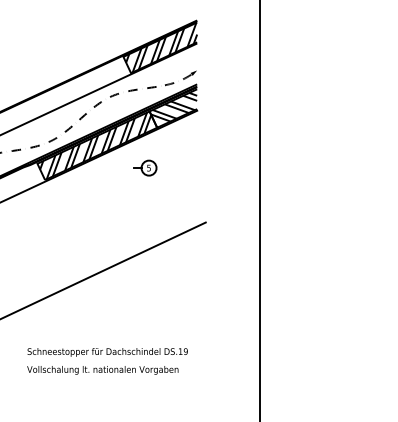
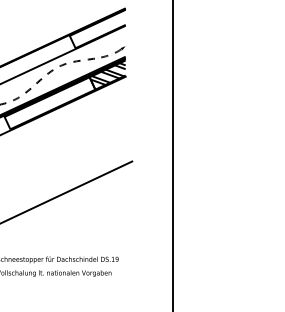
hatch: (161, 47) -> (98, 28), removed
hatch: (98, 145) -> (50, 103), removed
part: (145, 167) -> (86, 119), removed

